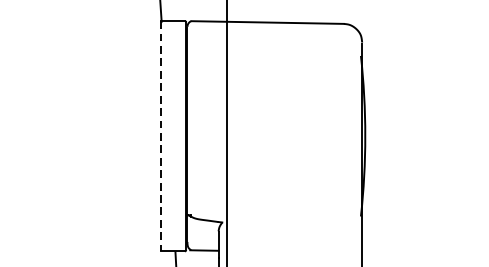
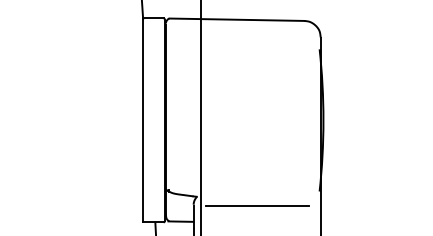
line: (160, 136) -> (142, 120), dashed -> solid
line: (290, 232) -> (257, 205), added

